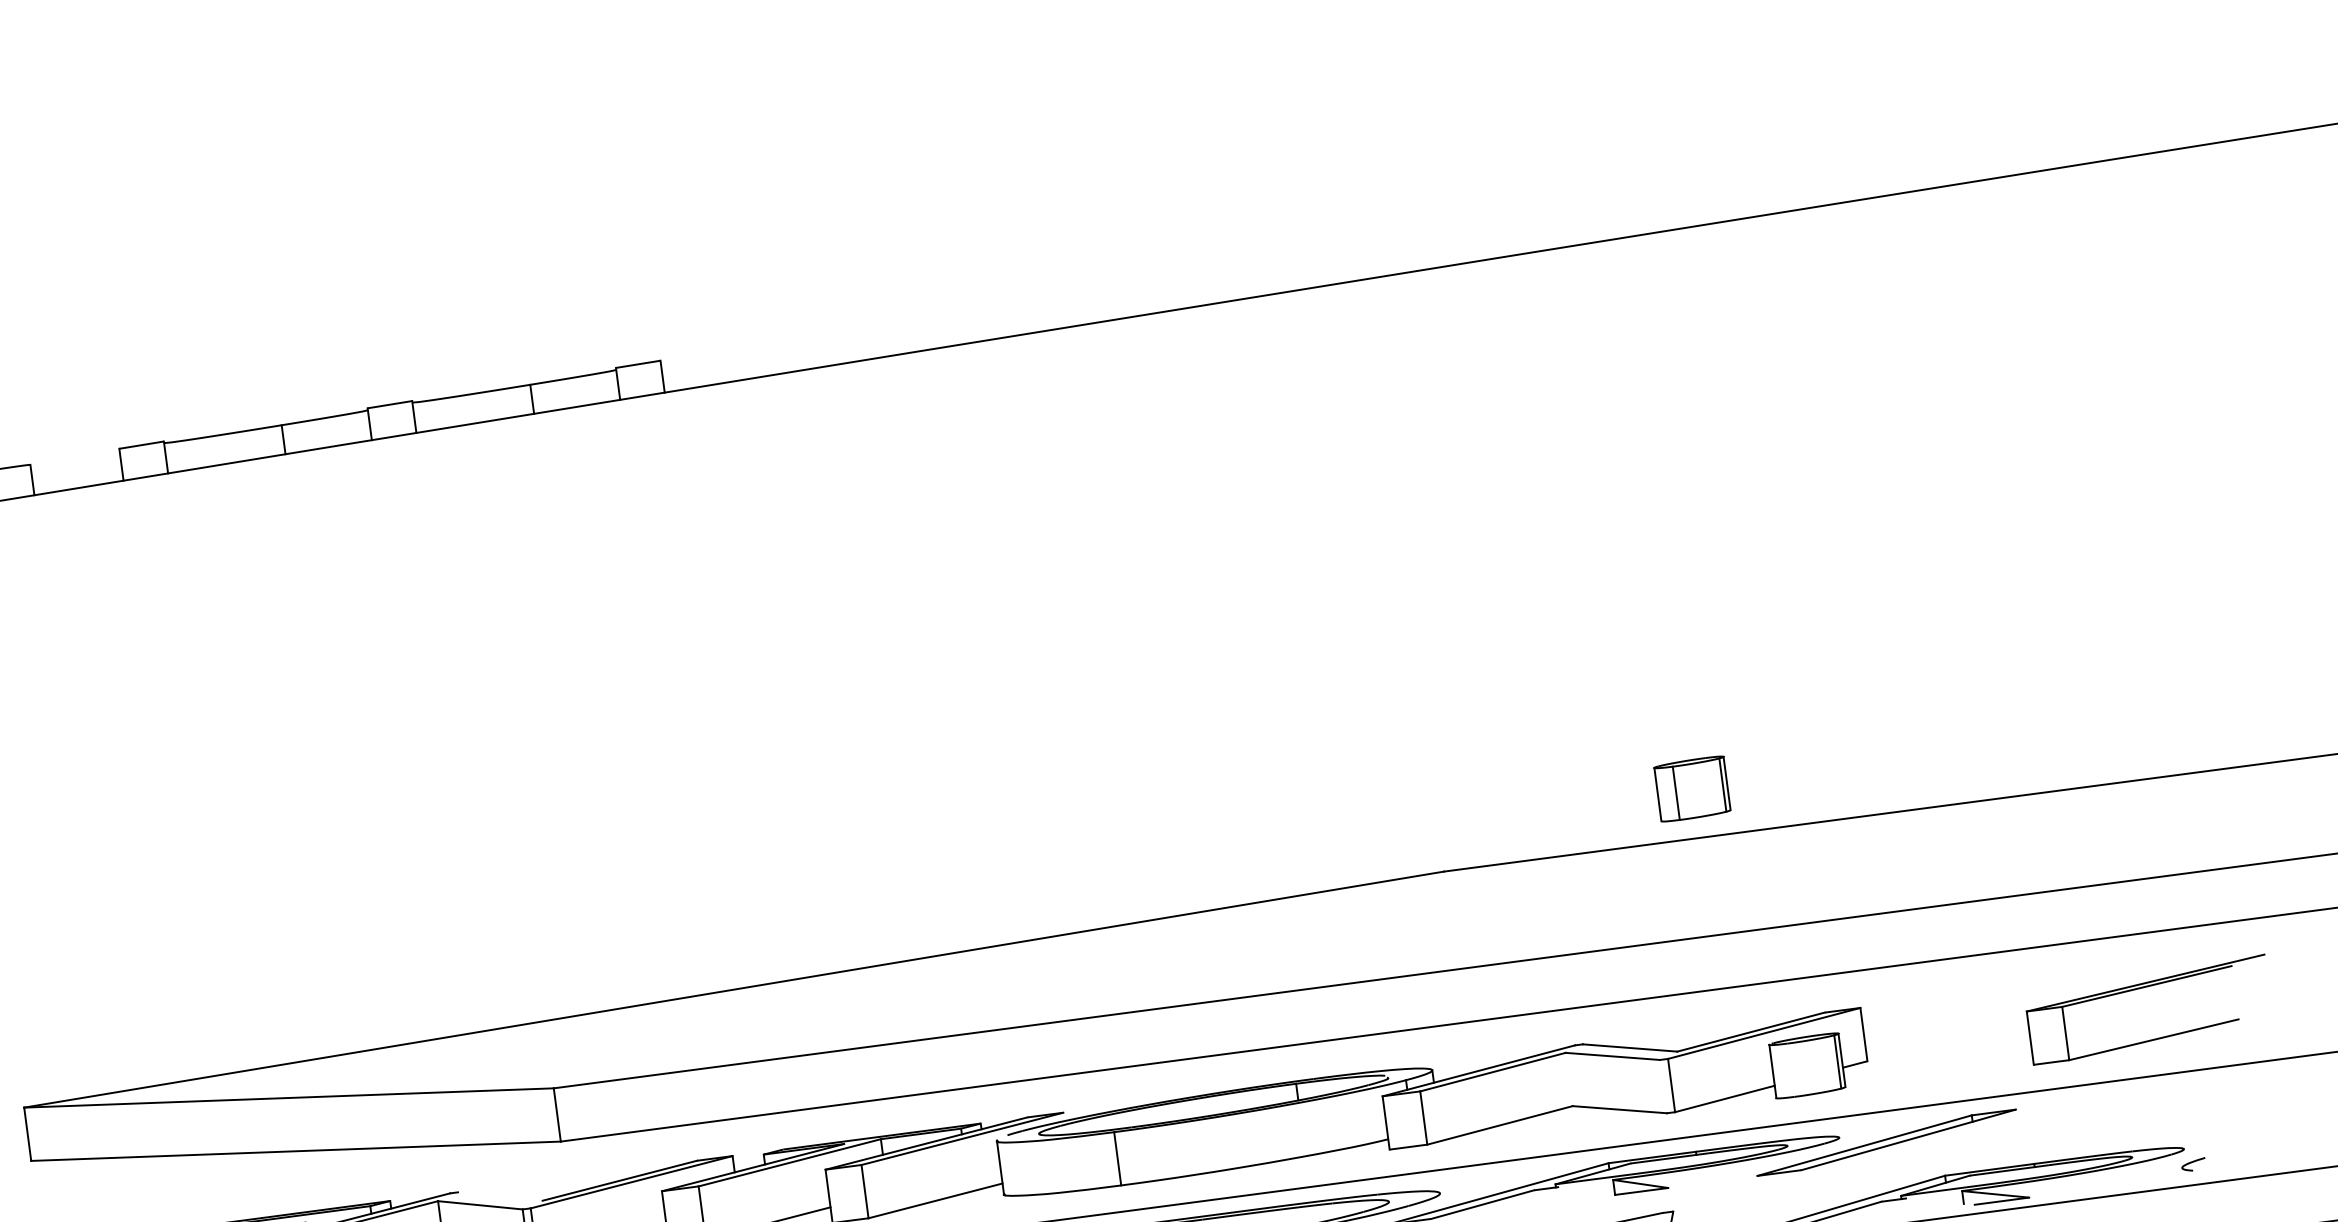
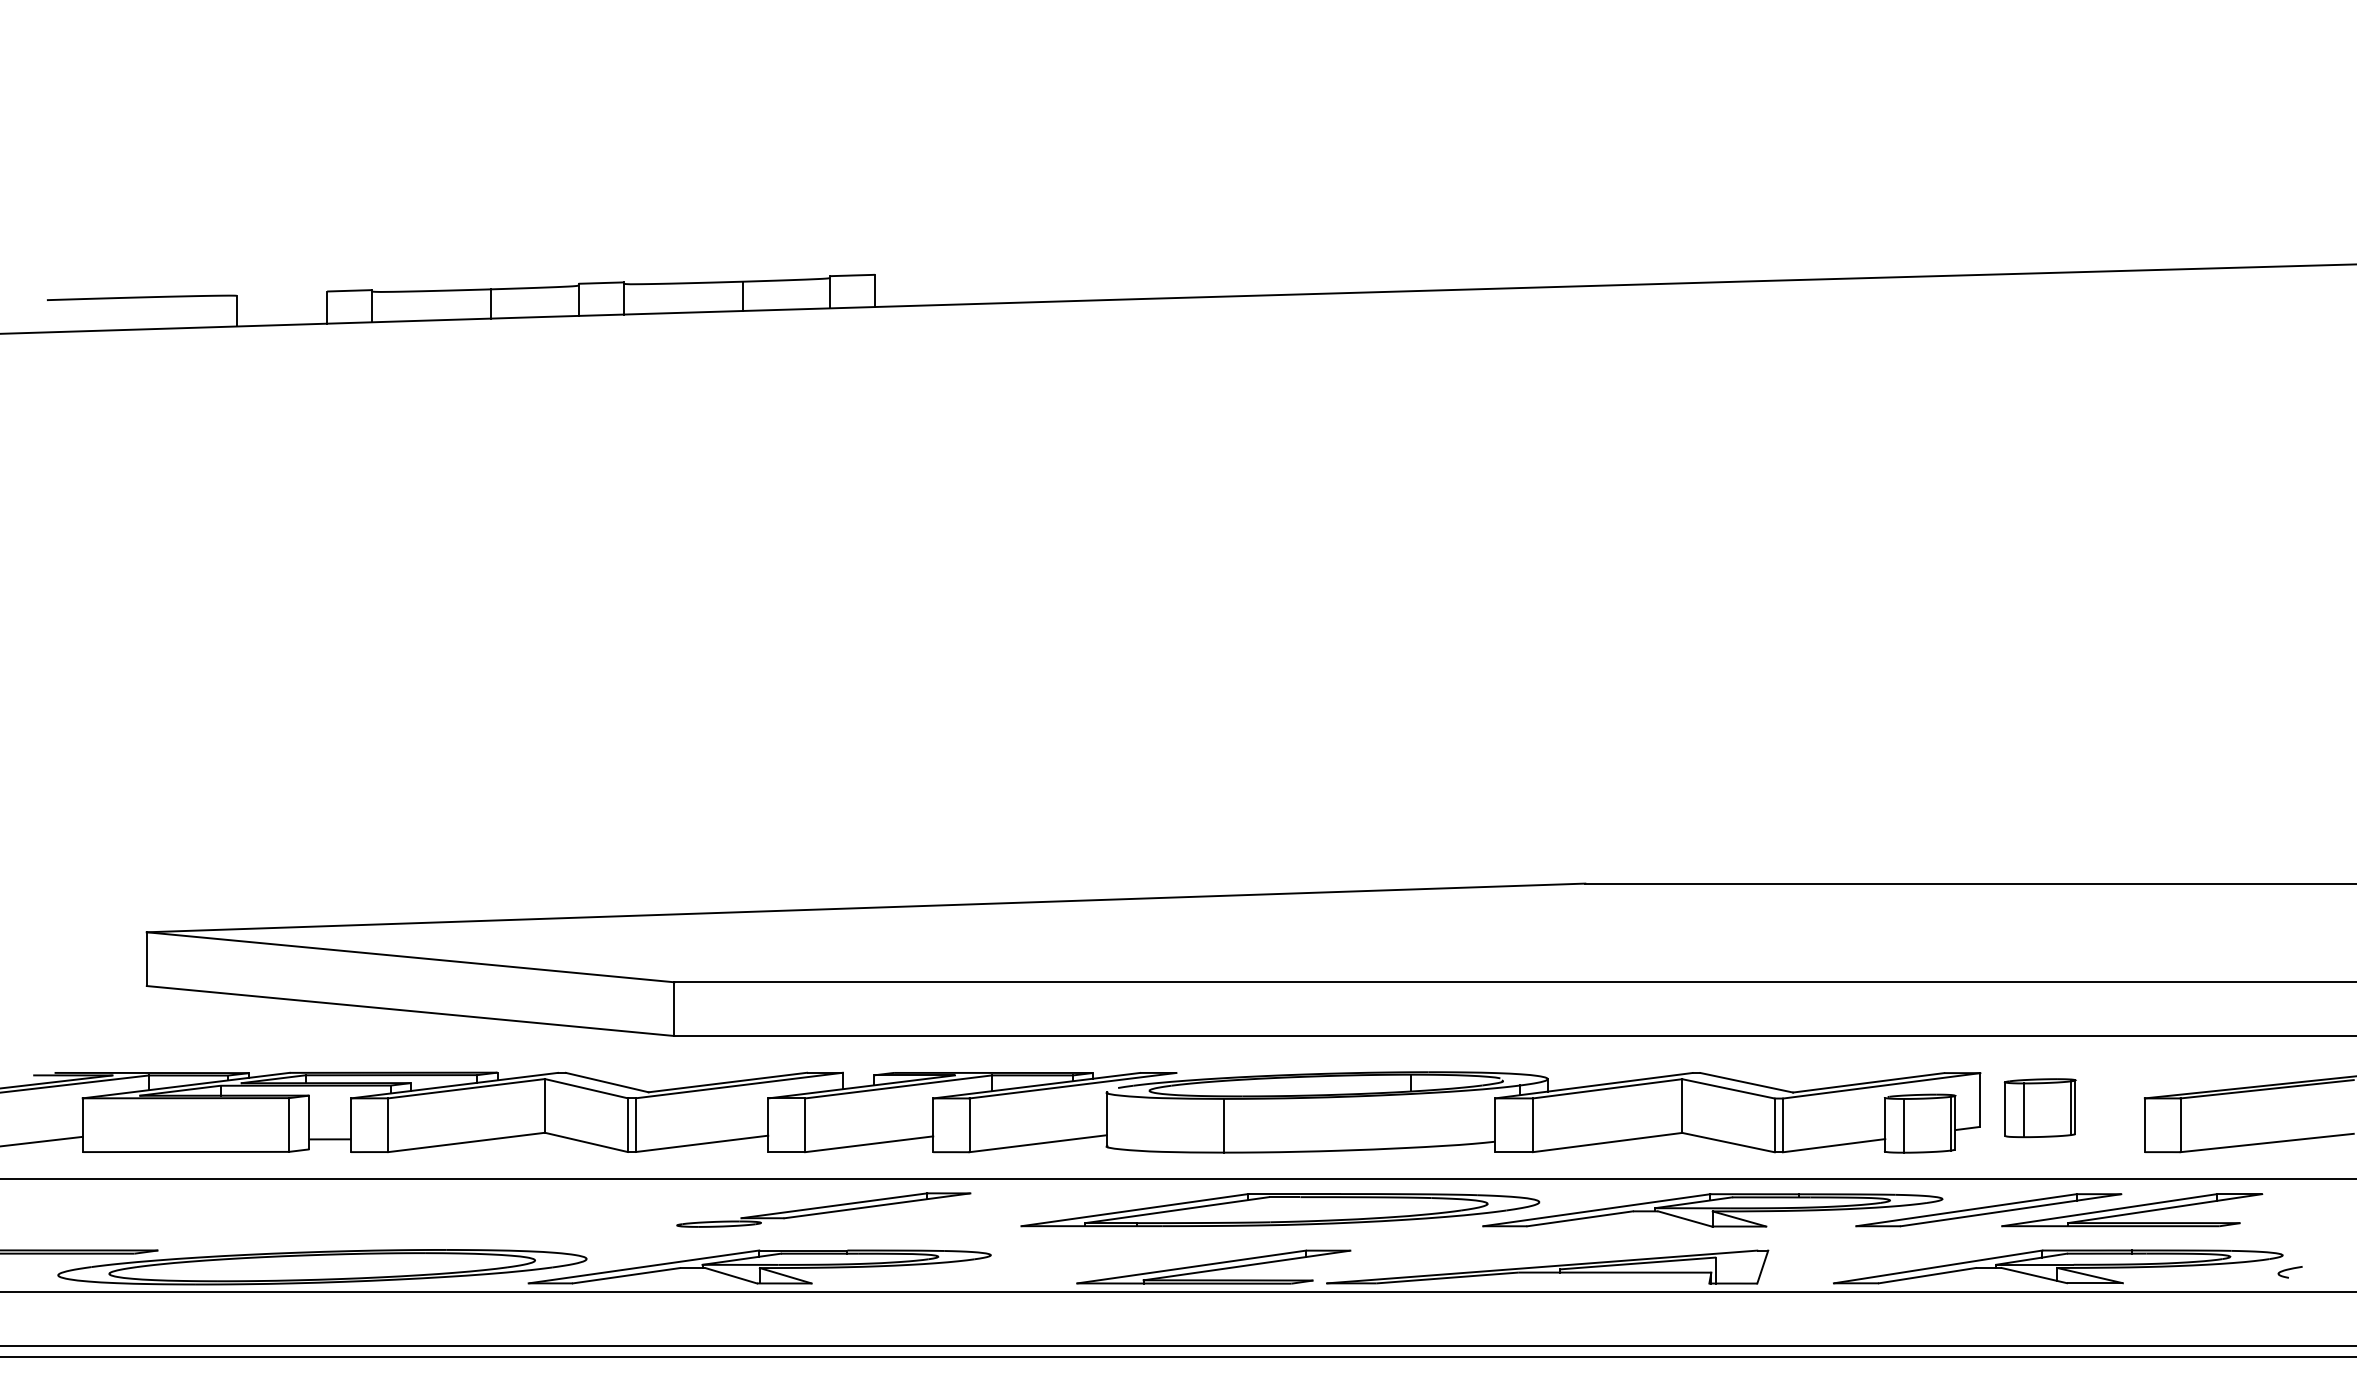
part: (1692, 789) -> (2040, 1108), moved
line: (1791, 1069) -> (1903, 1125), added
line: (1569, 1078) -> (1682, 1105), added
line: (1663, 1086) -> (1774, 1125), added
part: (2029, 1124) -> (2132, 1210), added
line: (1586, 1190) -> (1684, 1218), added
line: (499, 1196) -> (606, 1082), added
line: (1940, 1201) -> (2034, 1275), added

